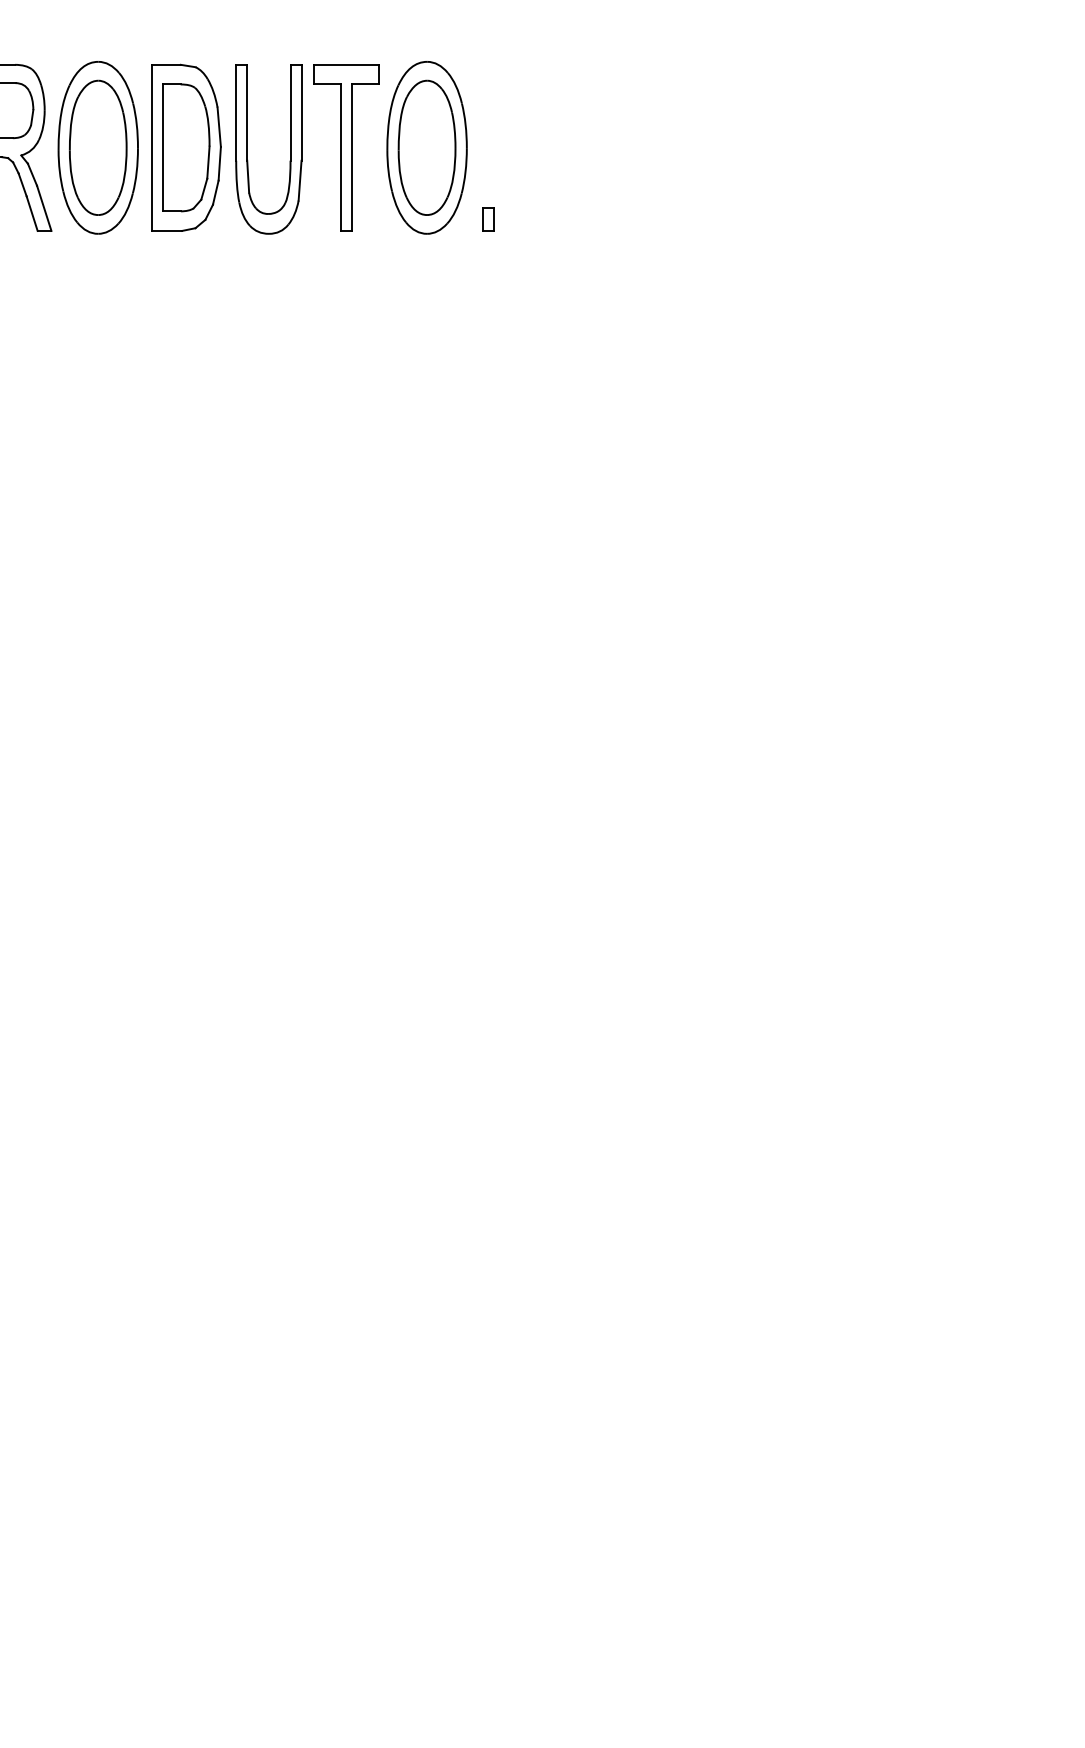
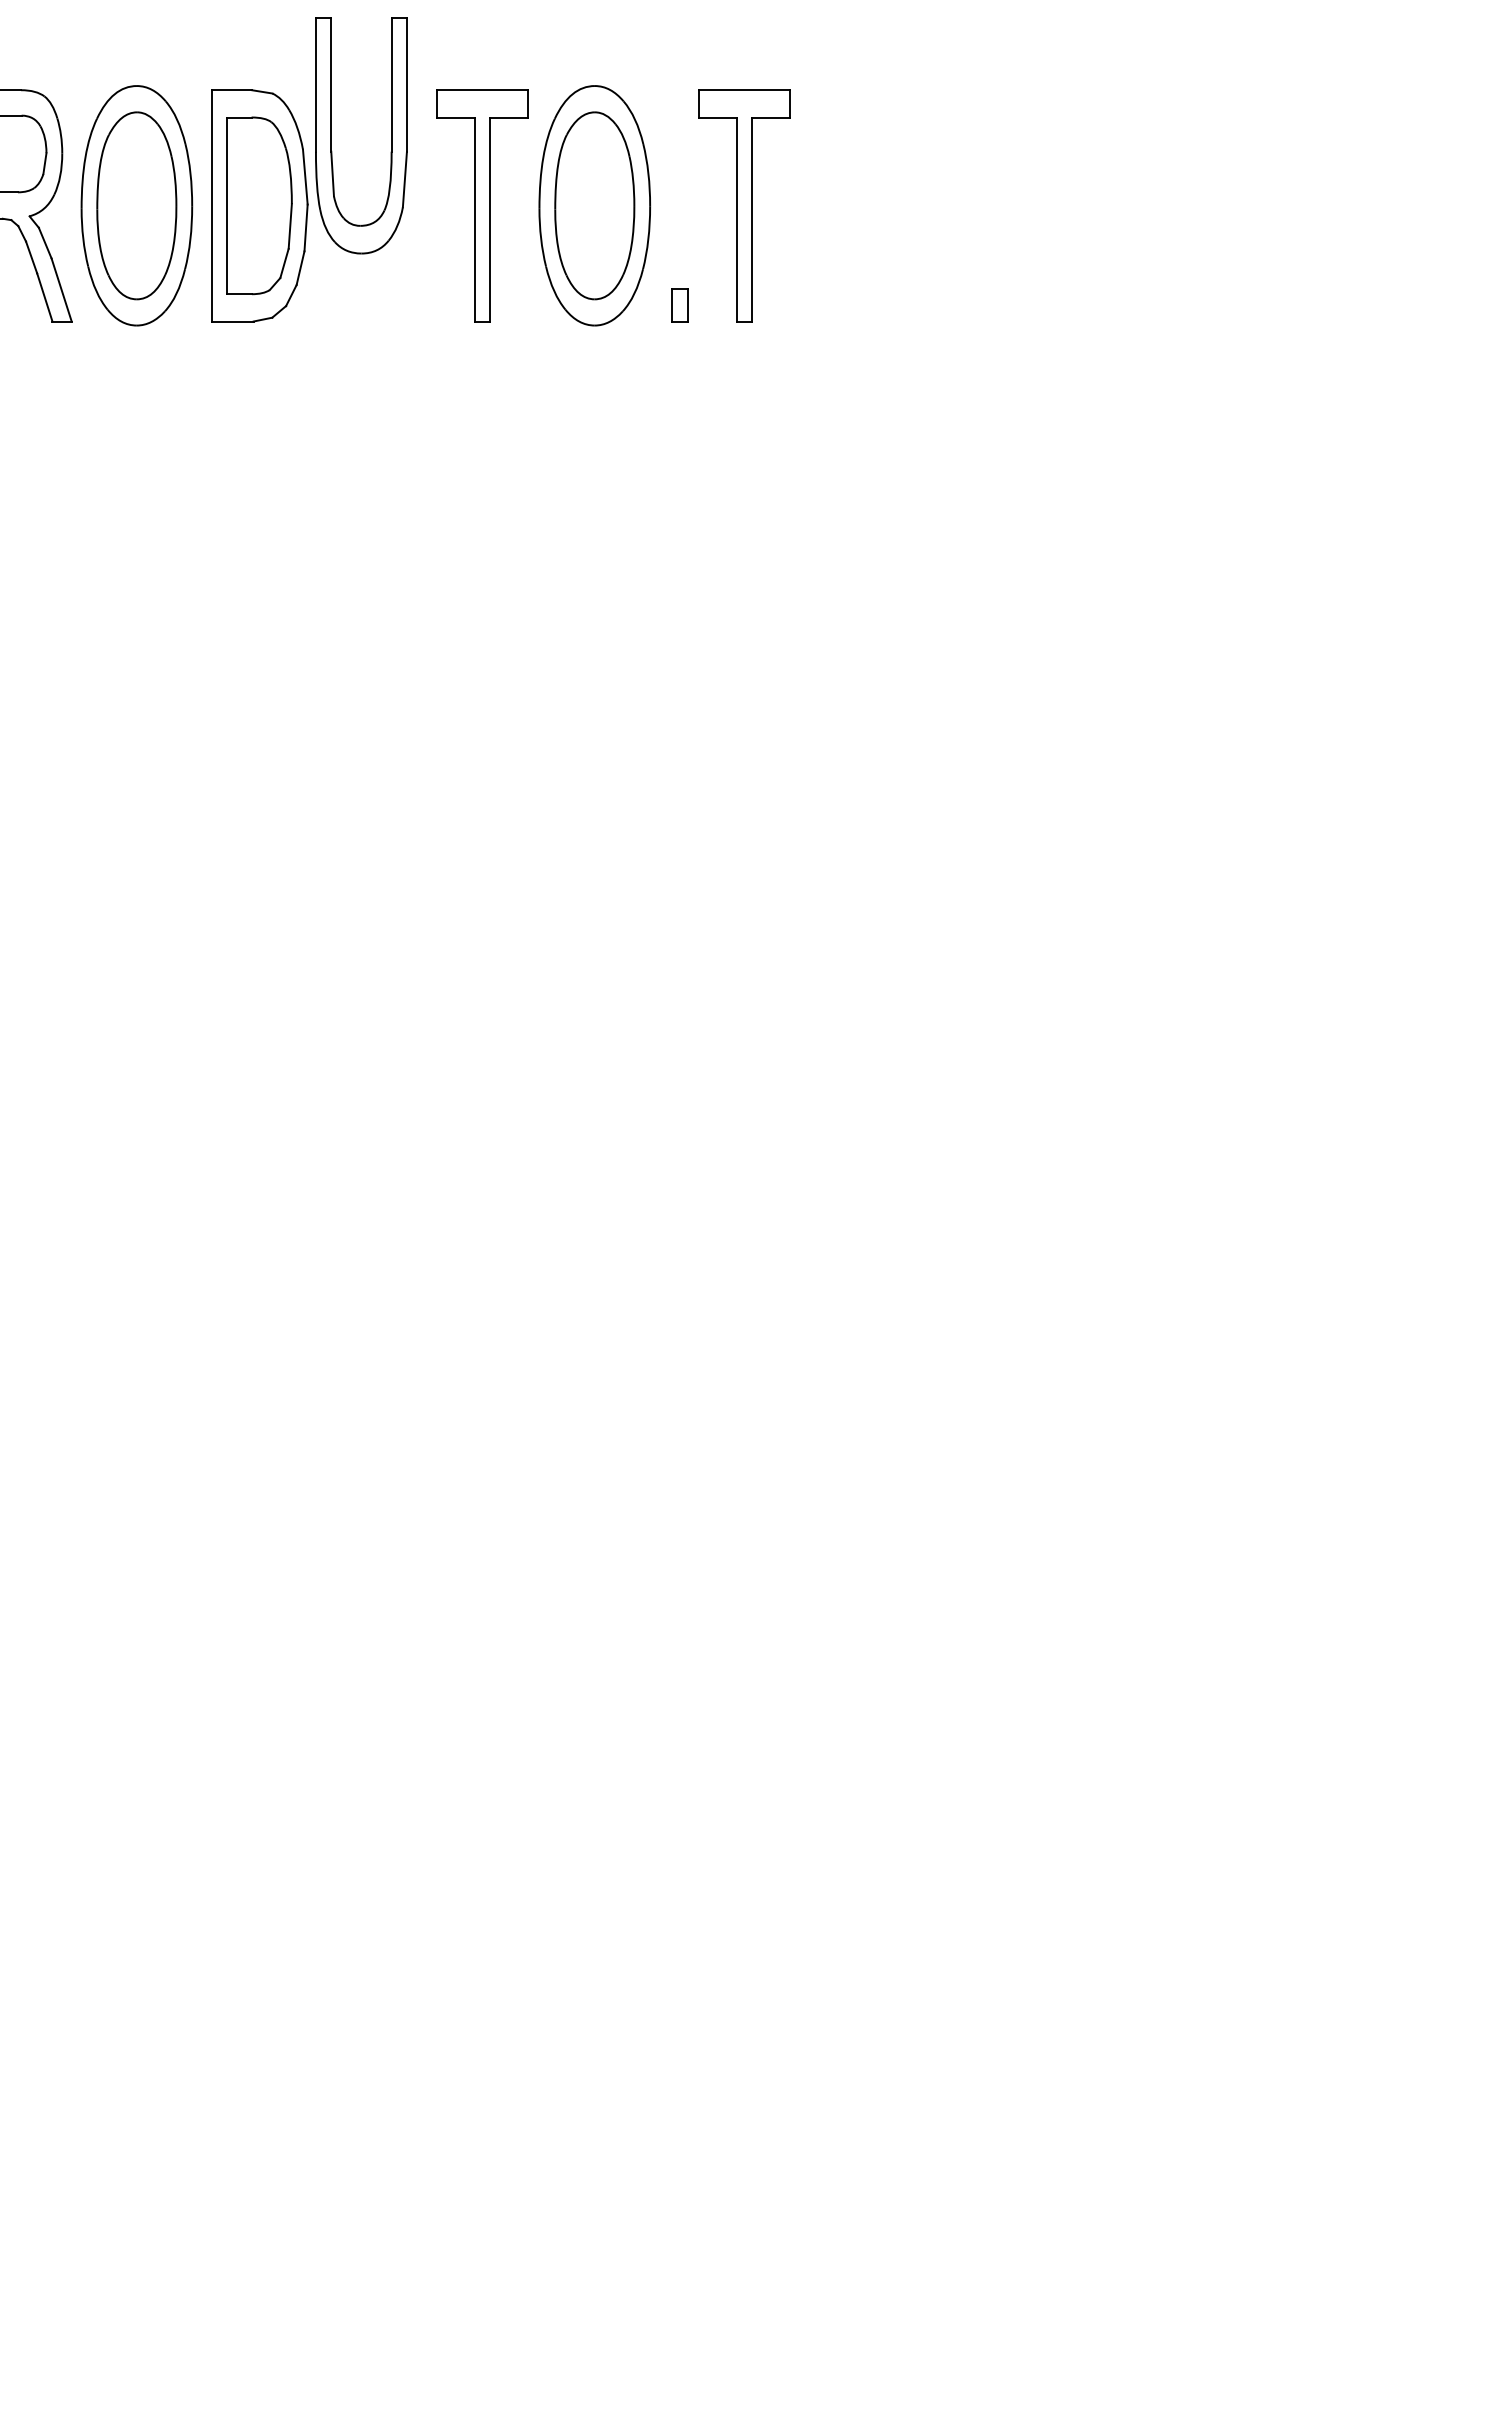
part: (534, 147) -> (744, 205), added
part: (247, 149) -> (331, 135), moved

